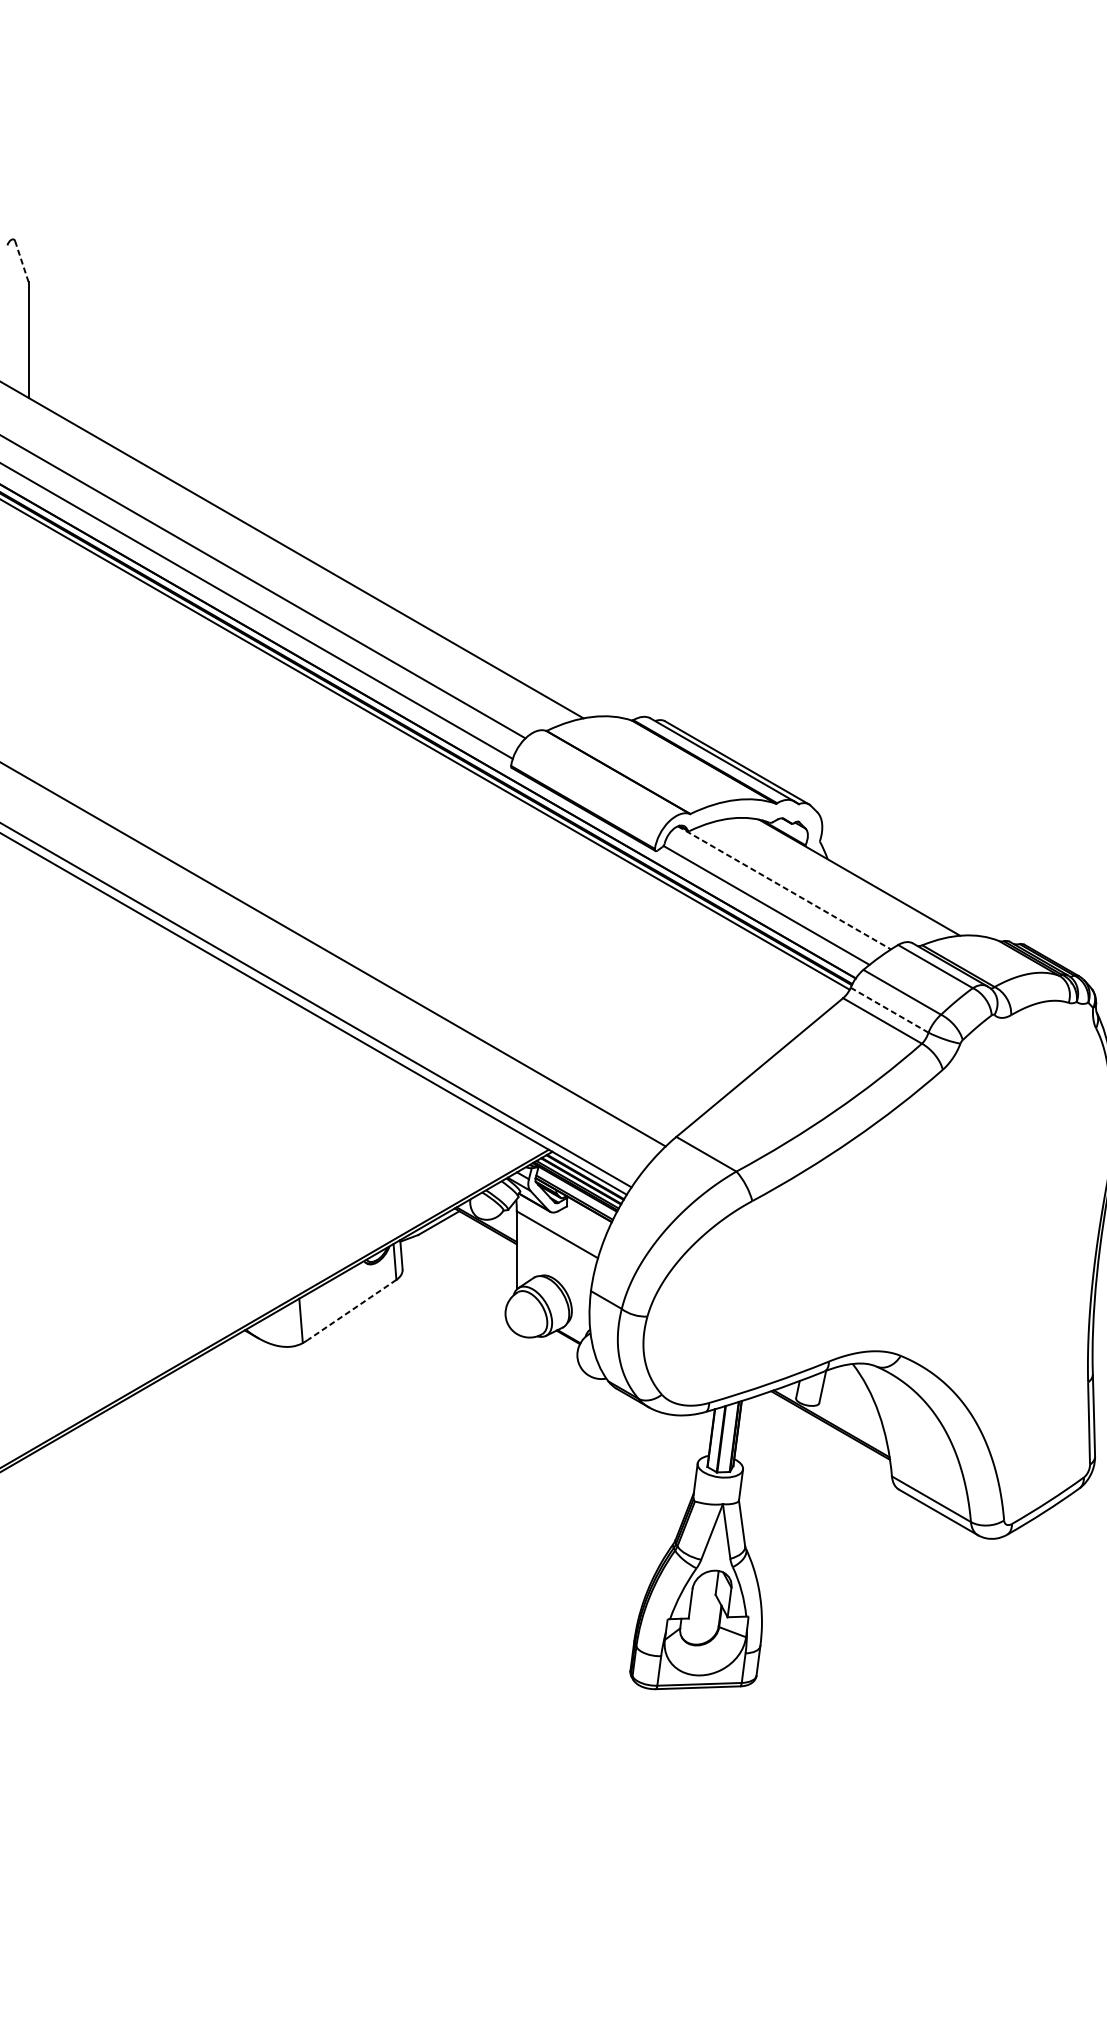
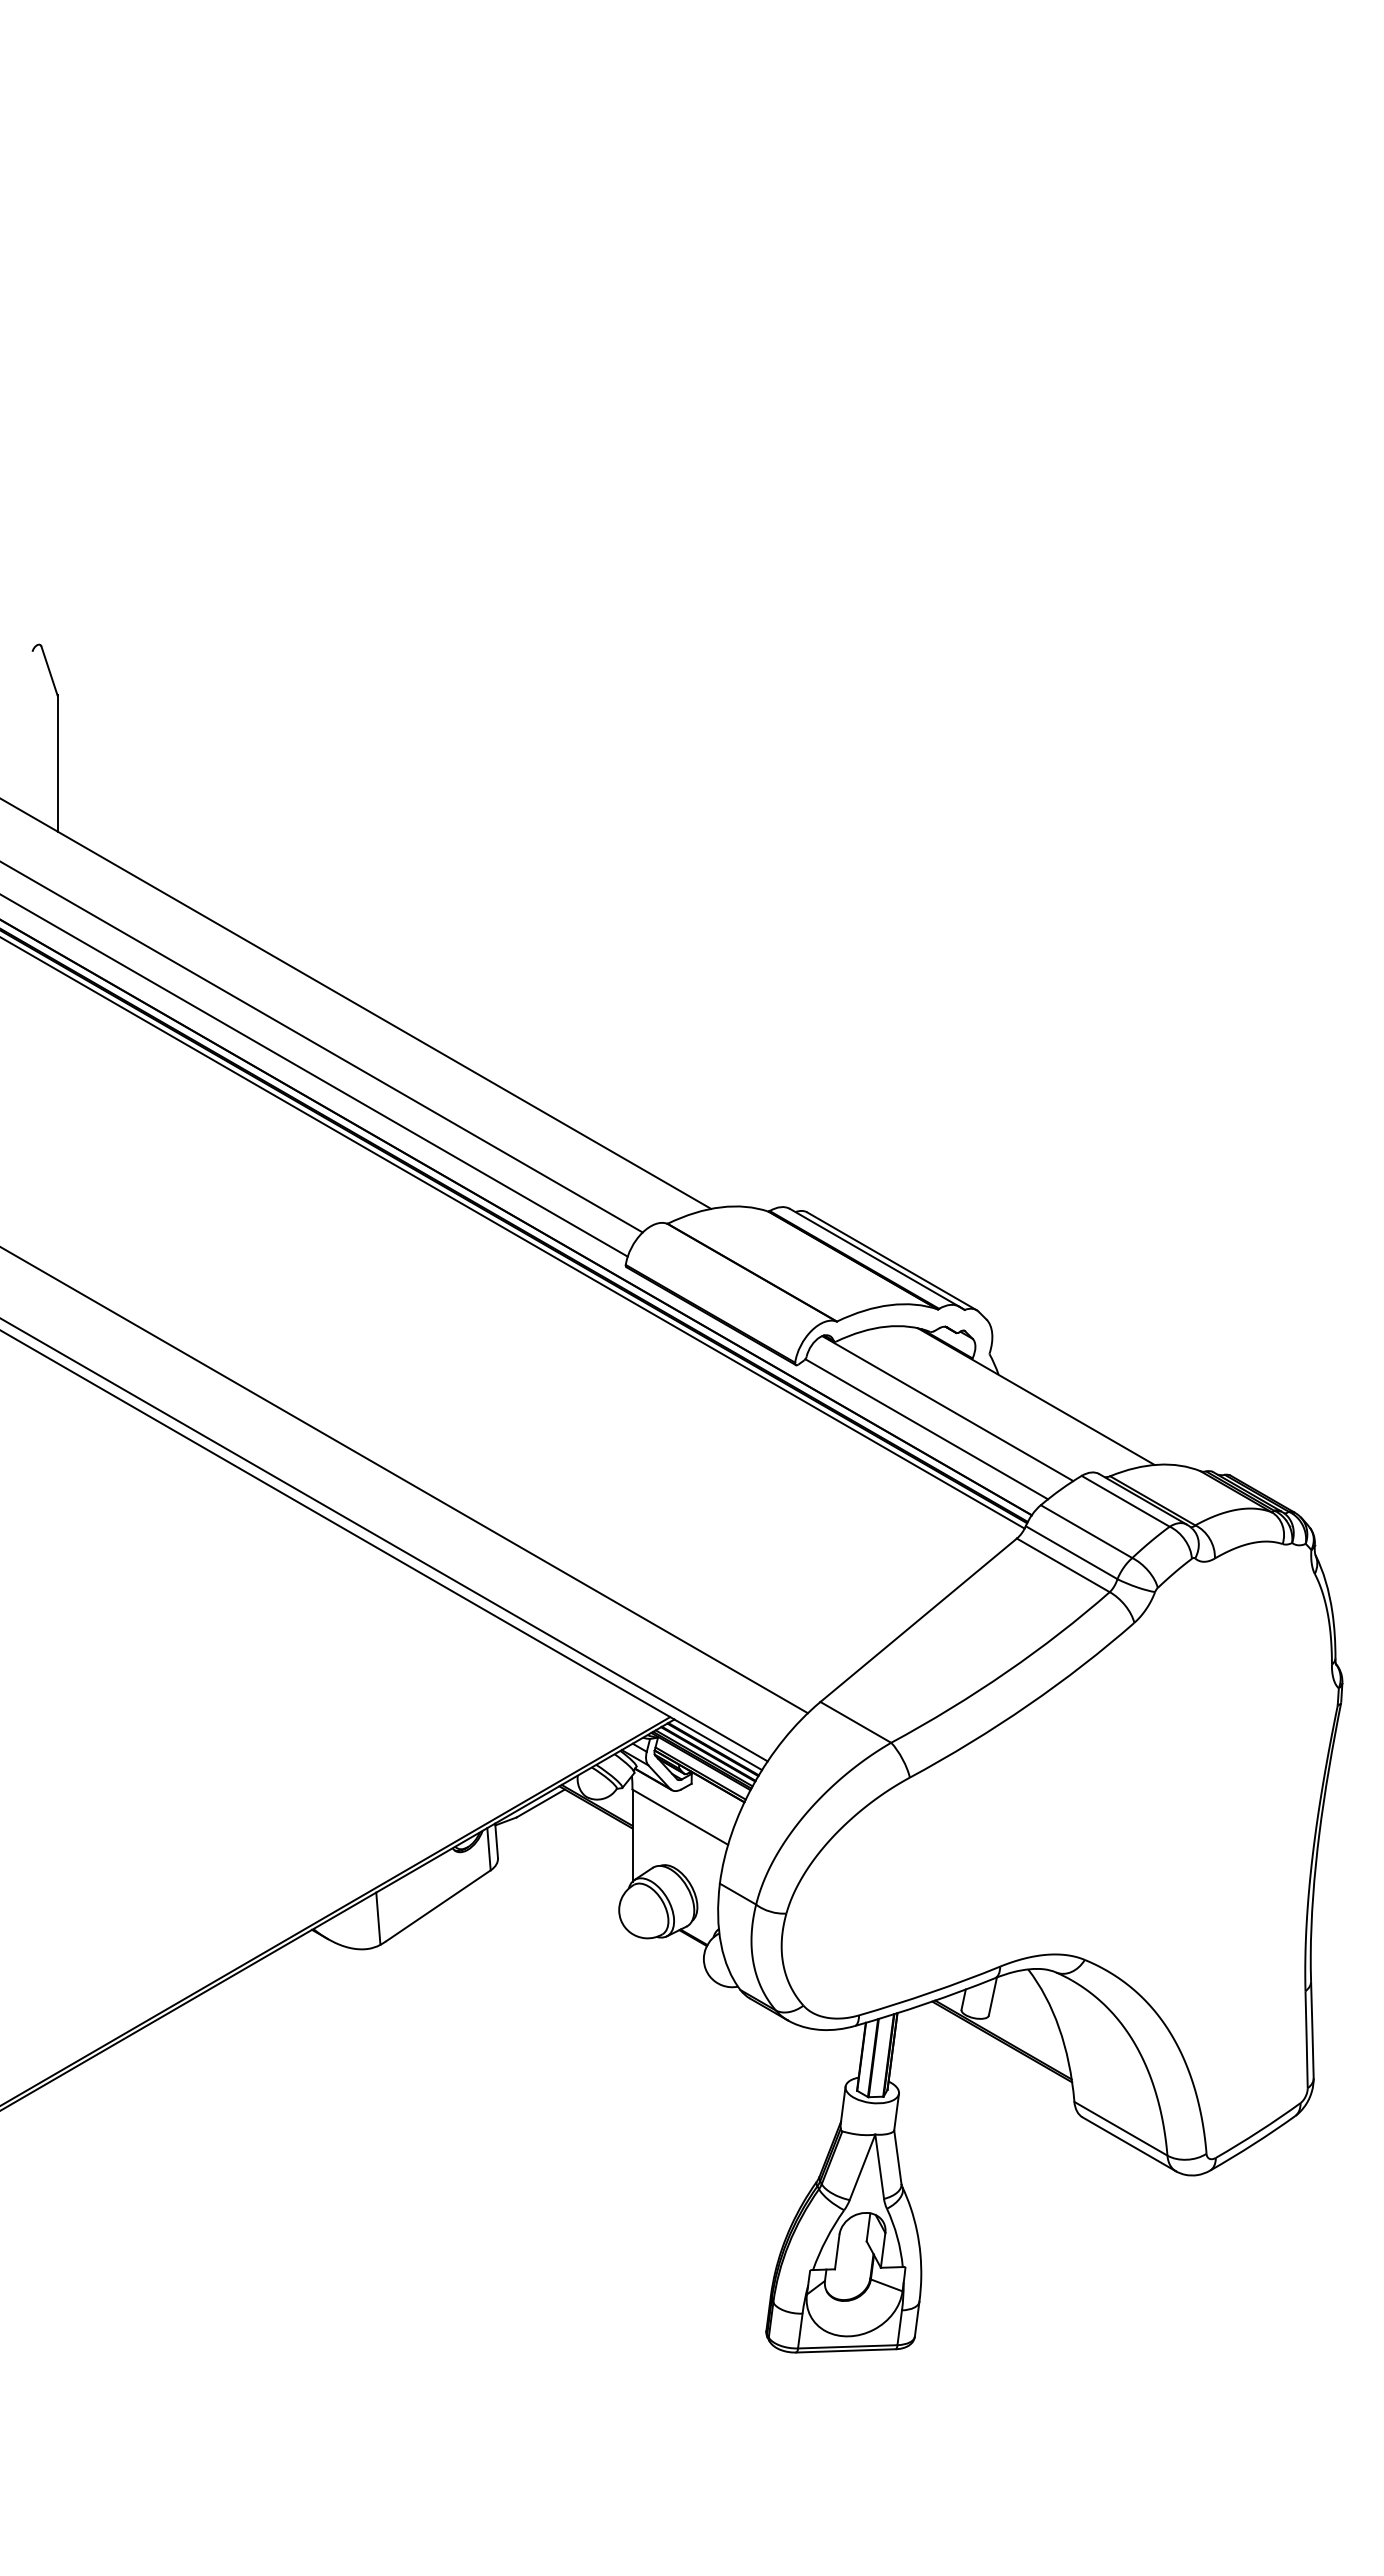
line: (21, 262) -> (49, 671), dashed -> solid
line: (784, 887) -> (947, 1408), dashed -> solid
line: (889, 1010) -> (1071, 1552), dashed -> solid
line: (351, 1310) -> (437, 1906), dashed -> solid

